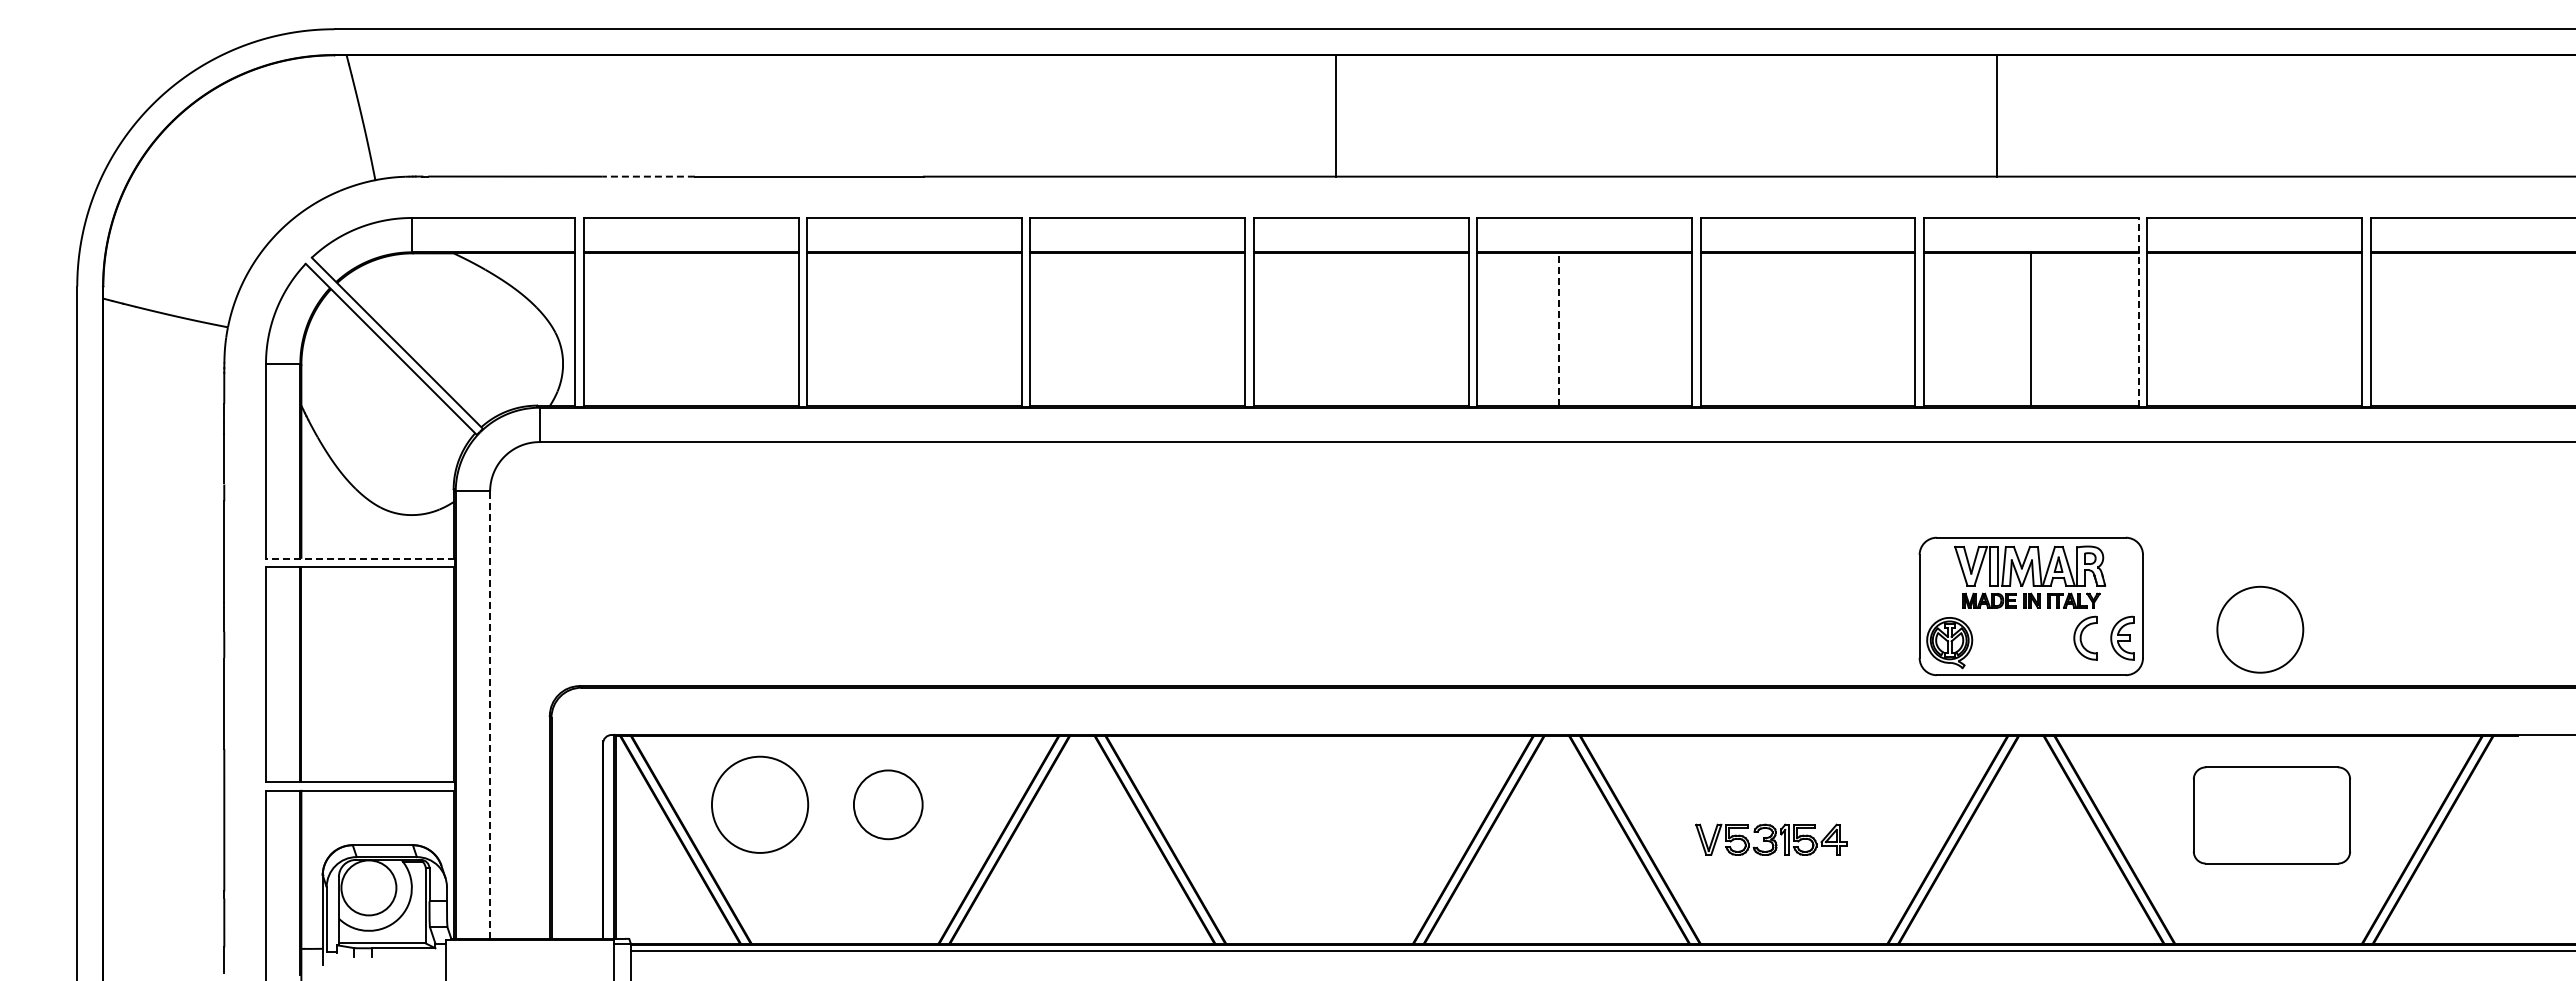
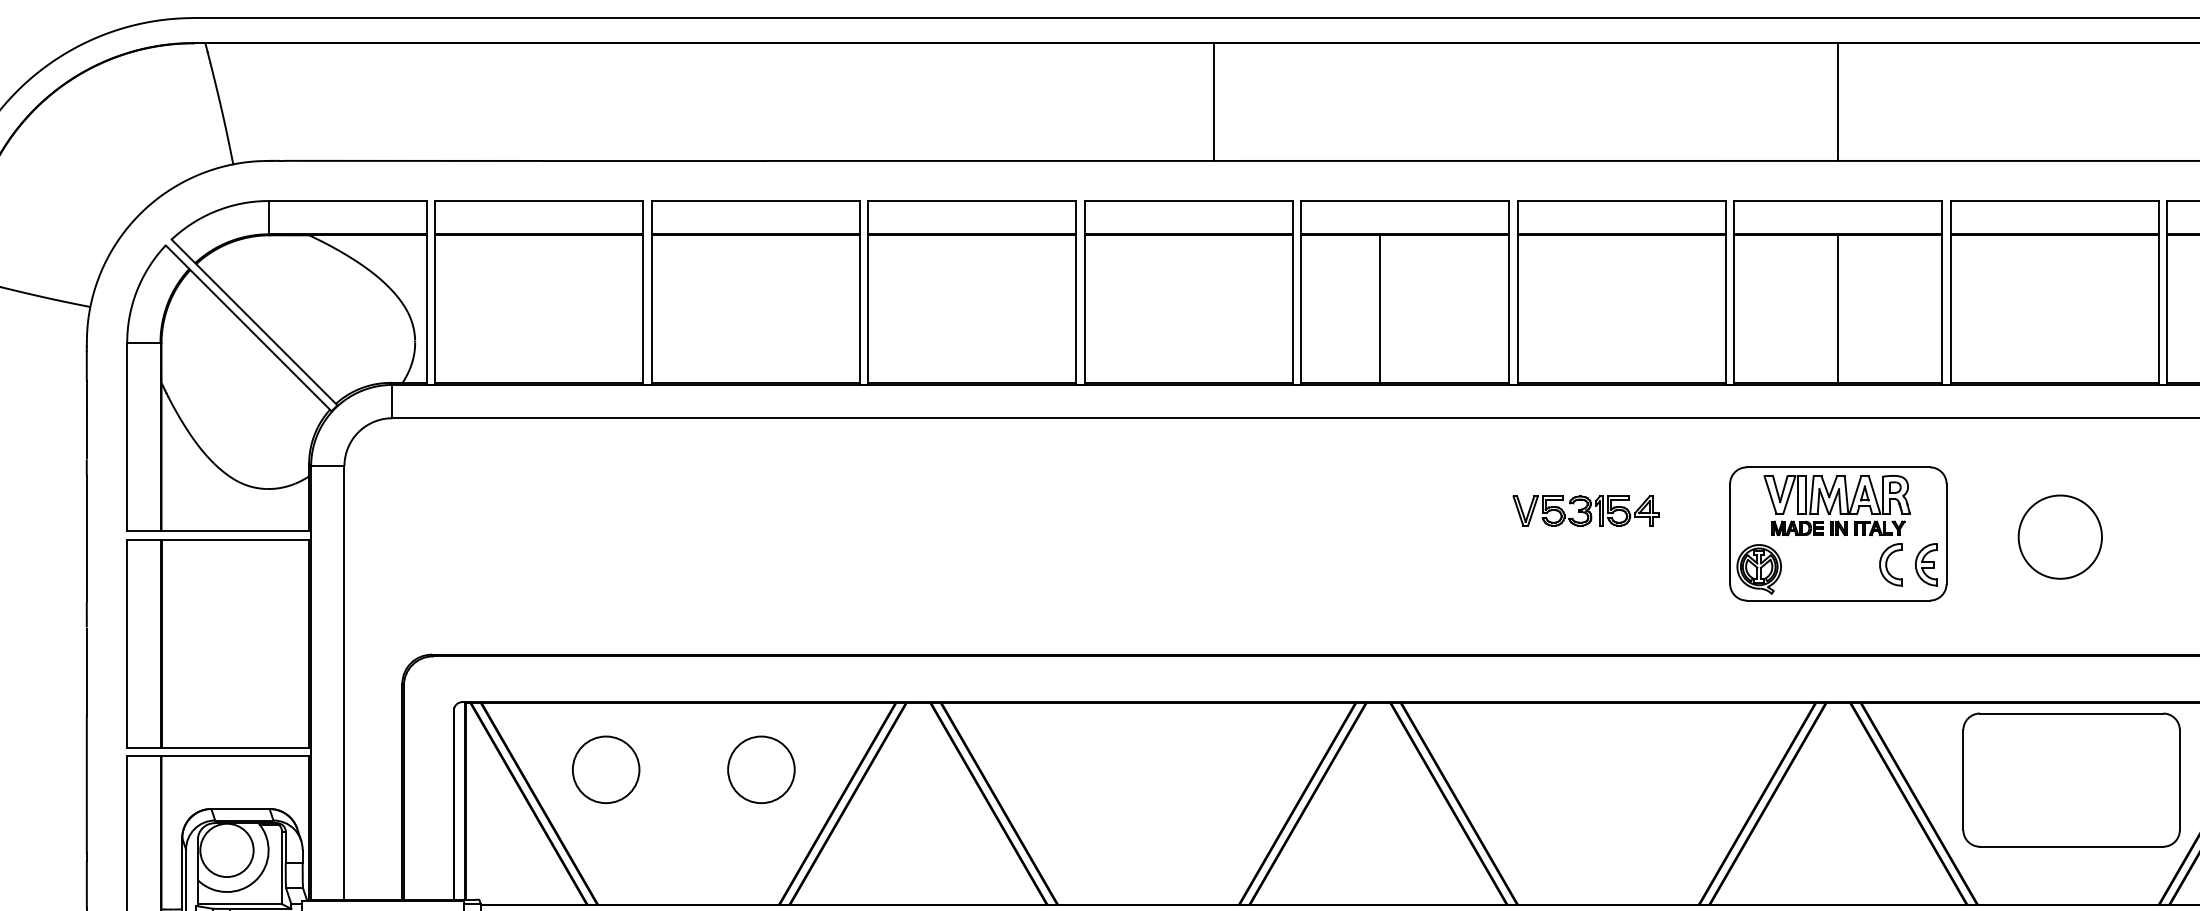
line: (1335, 115) -> (1213, 101), moved
line: (1997, 115) -> (1838, 101), moved
line: (648, 176) -> (497, 160), dashed -> solid
line: (2138, 312) -> (1942, 292), dashed -> solid
line: (1558, 329) -> (1380, 309), dashed -> solid
line: (360, 558) -> (218, 531), dashed -> solid
part: (2030, 606) -> (1837, 533), moved
circle: (2260, 629) -> (2060, 536), moved
line: (490, 715) -> (344, 683), dashed -> solid
circle: (759, 804) -> (605, 769), size x0.71
circle: (888, 804) -> (761, 769), moved
part: (2271, 815) -> (2071, 780), size x1.43
part: (1771, 839) -> (1586, 510), moved

